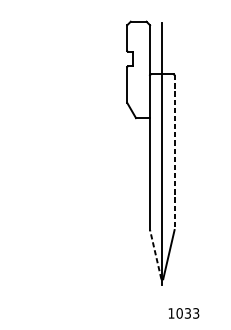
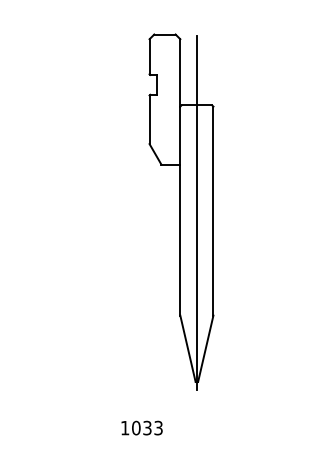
line: (174, 152) -> (213, 211), dashed -> solid
line: (155, 254) -> (187, 348), dashed -> solid
text: (183, 312) -> (141, 427), moved

